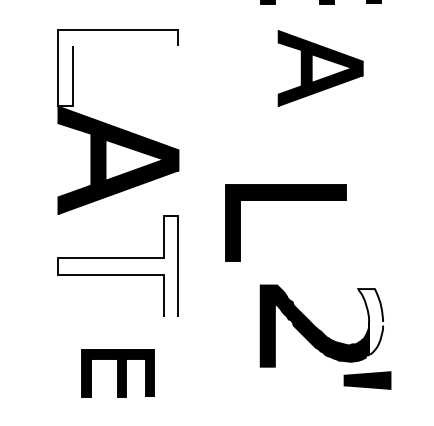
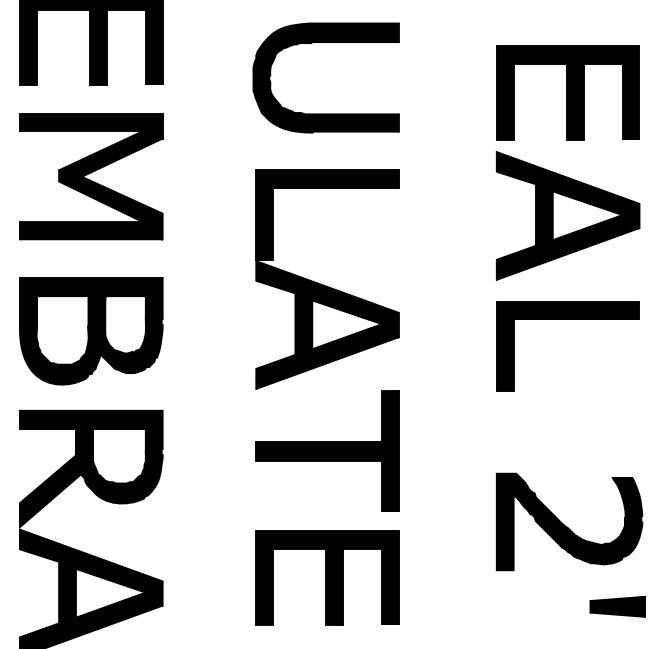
fill: (118, 67) -> (327, 214), added
part: (320, 68) -> (567, 215), size x1.43
part: (285, 200) -> (567, 319), moved
fill: (118, 266) -> (327, 451), added
fill: (370, 321) -> (627, 516), added
part: (118, 372) -> (327, 577), size x1.67
part: (367, 380) -> (617, 606), moved

